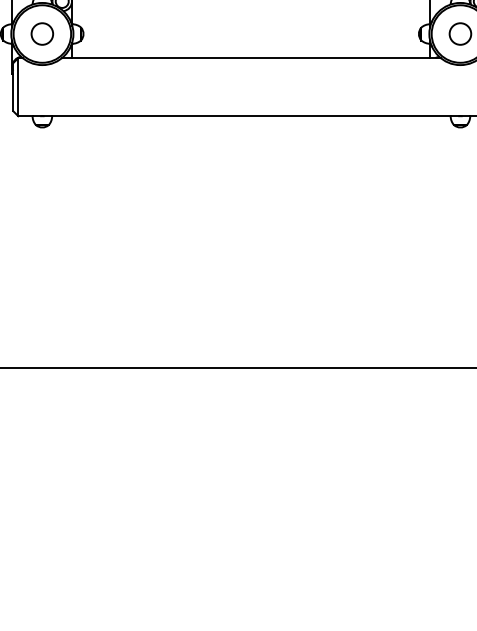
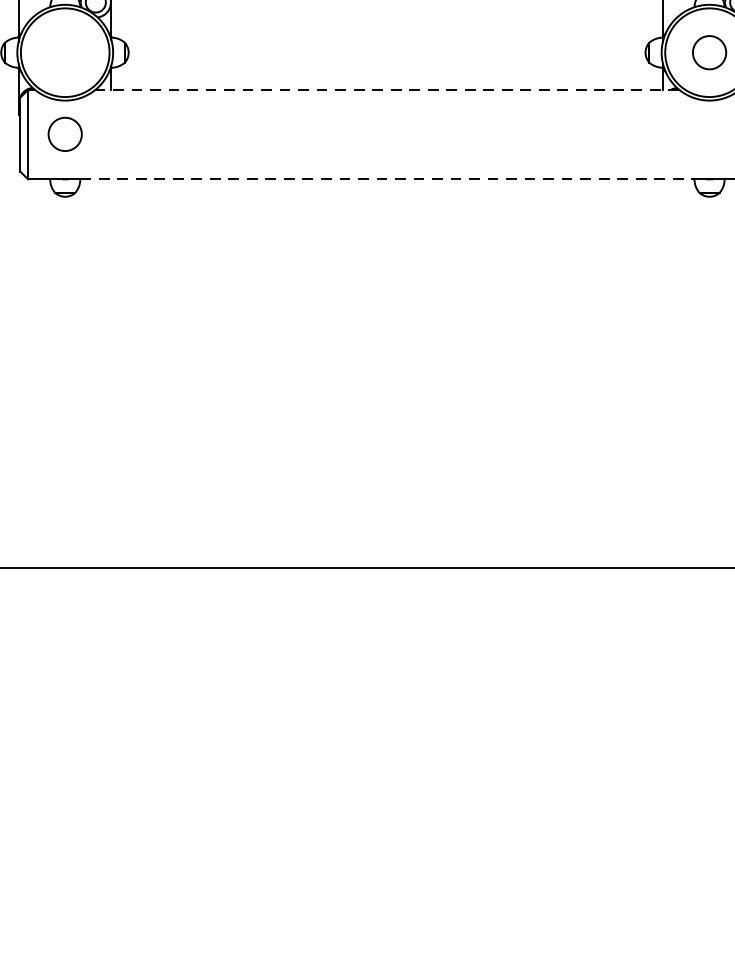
circle: (42, 33) -> (65, 133), moved
line: (250, 58) -> (385, 90), solid -> dashed
line: (251, 116) -> (387, 179), solid -> dashed

